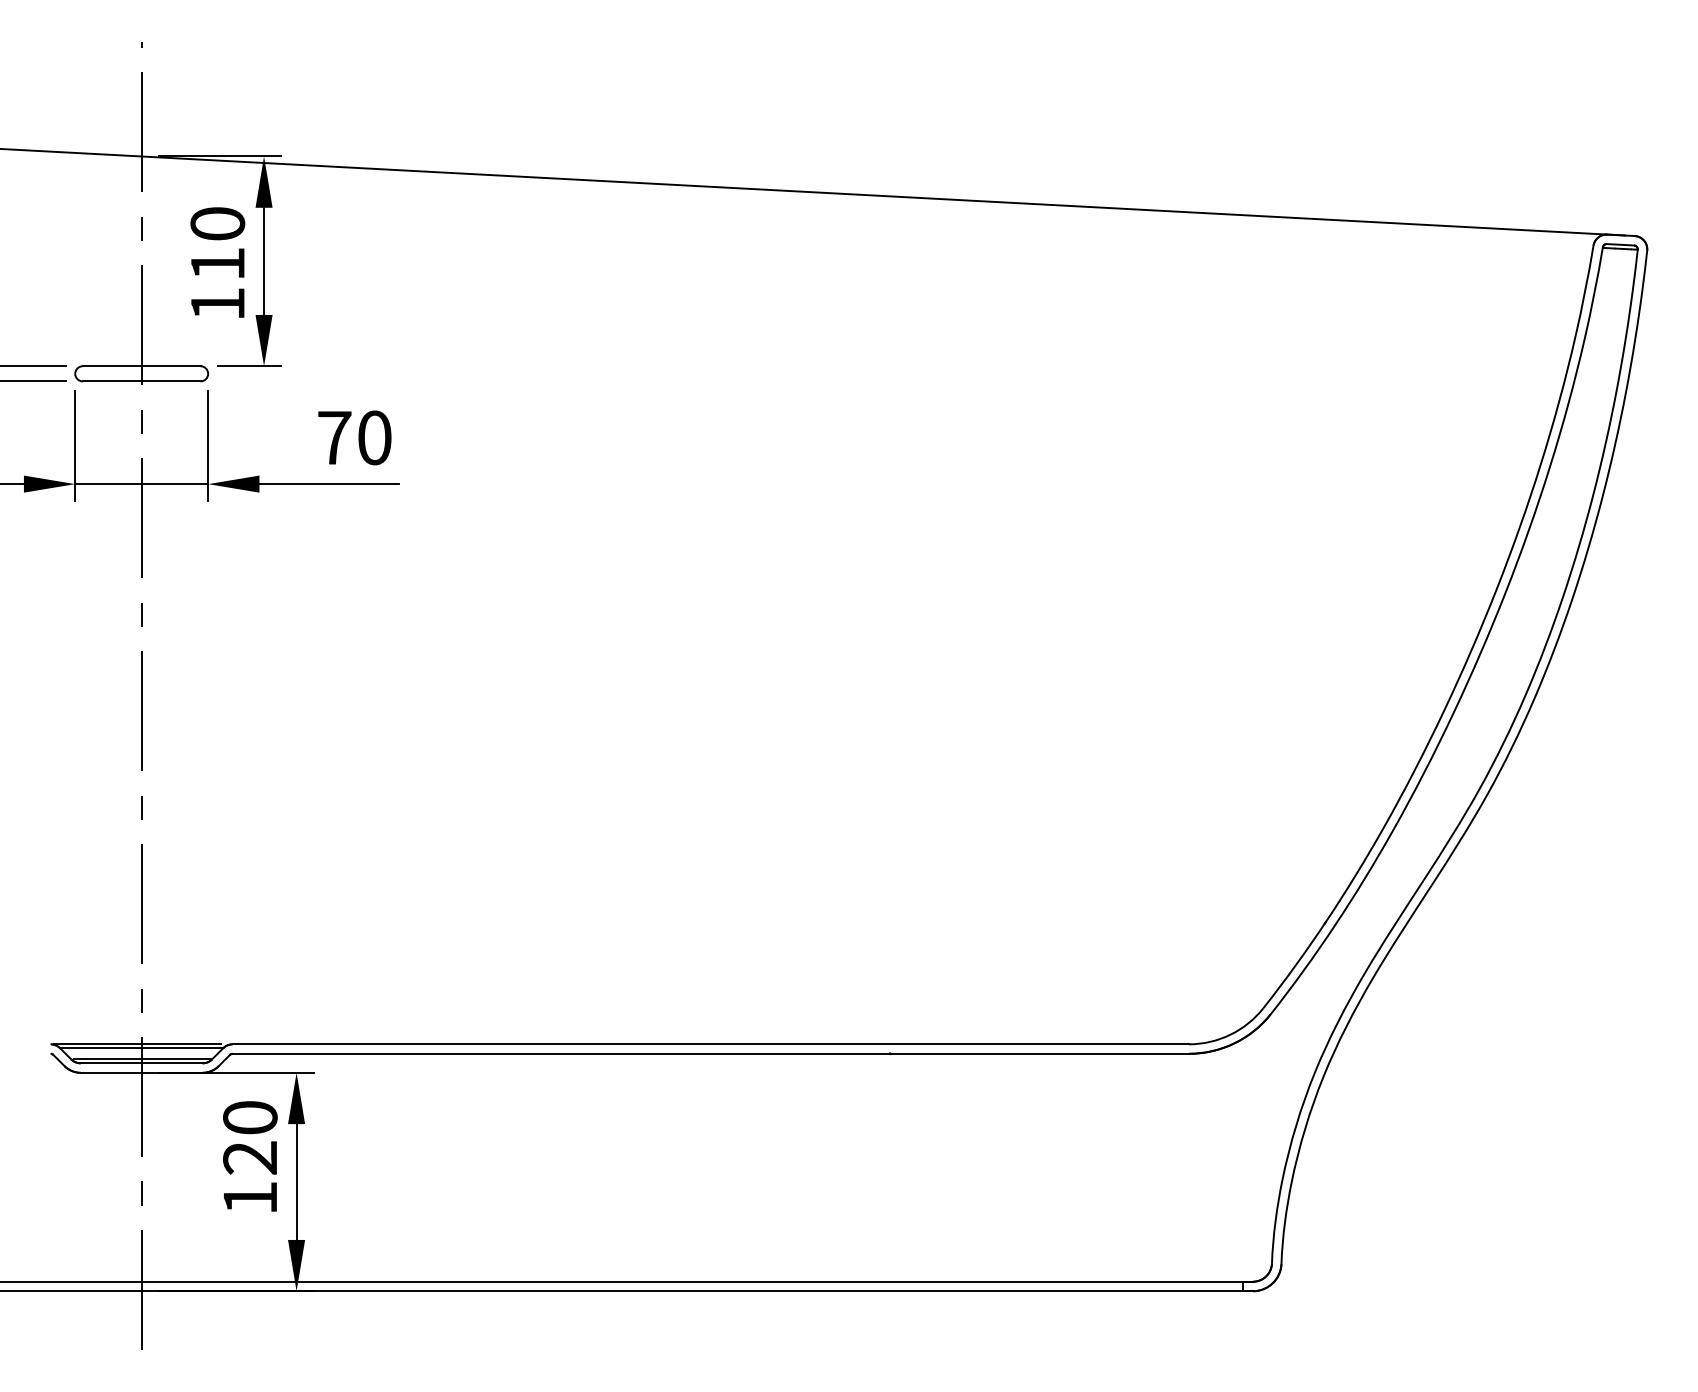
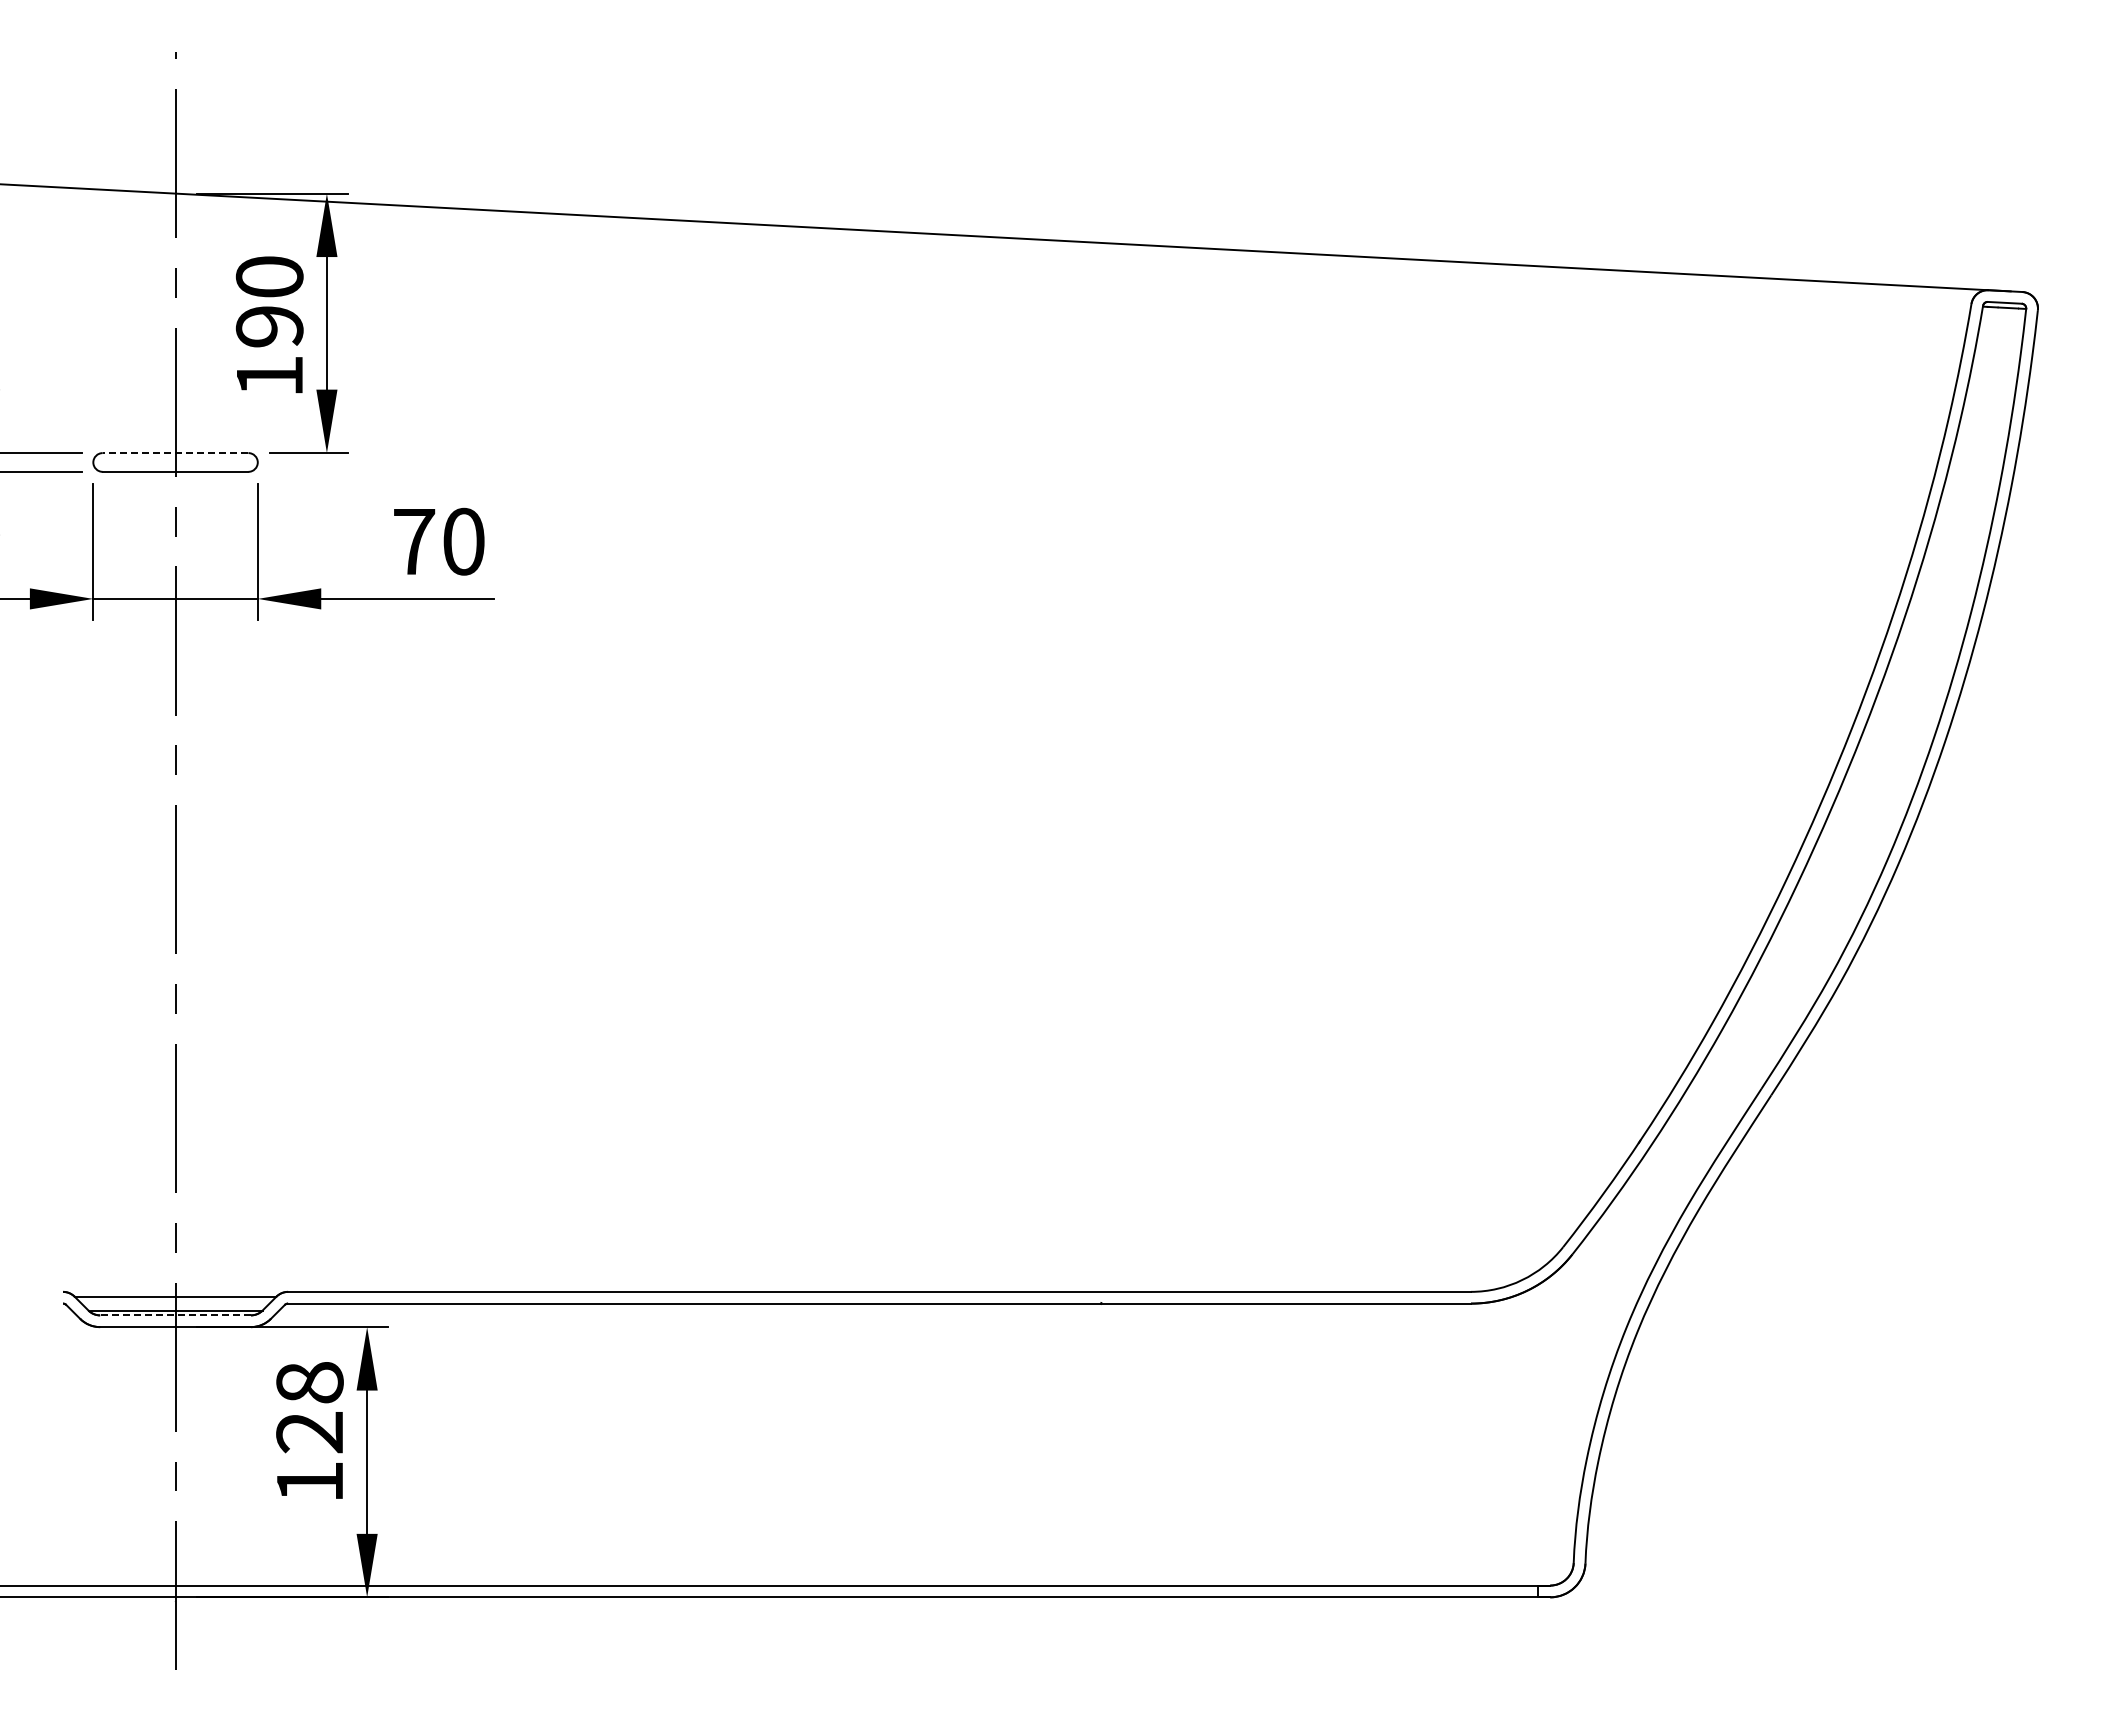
text: (217, 263) -> (269, 326), 110 -> 190
line: (141, 366) -> (175, 453), solid -> dashed
line: (136, 1044) -> (169, 1291), removed
line: (141, 1063) -> (175, 1315), solid -> dashed
text: (249, 1117) -> (309, 1382), 120 -> 128

